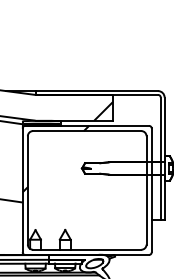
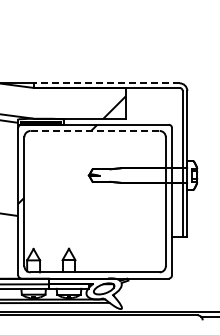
line: (96, 91) -> (106, 83), solid -> dashed
line: (87, 130) -> (95, 130), solid -> dashed

